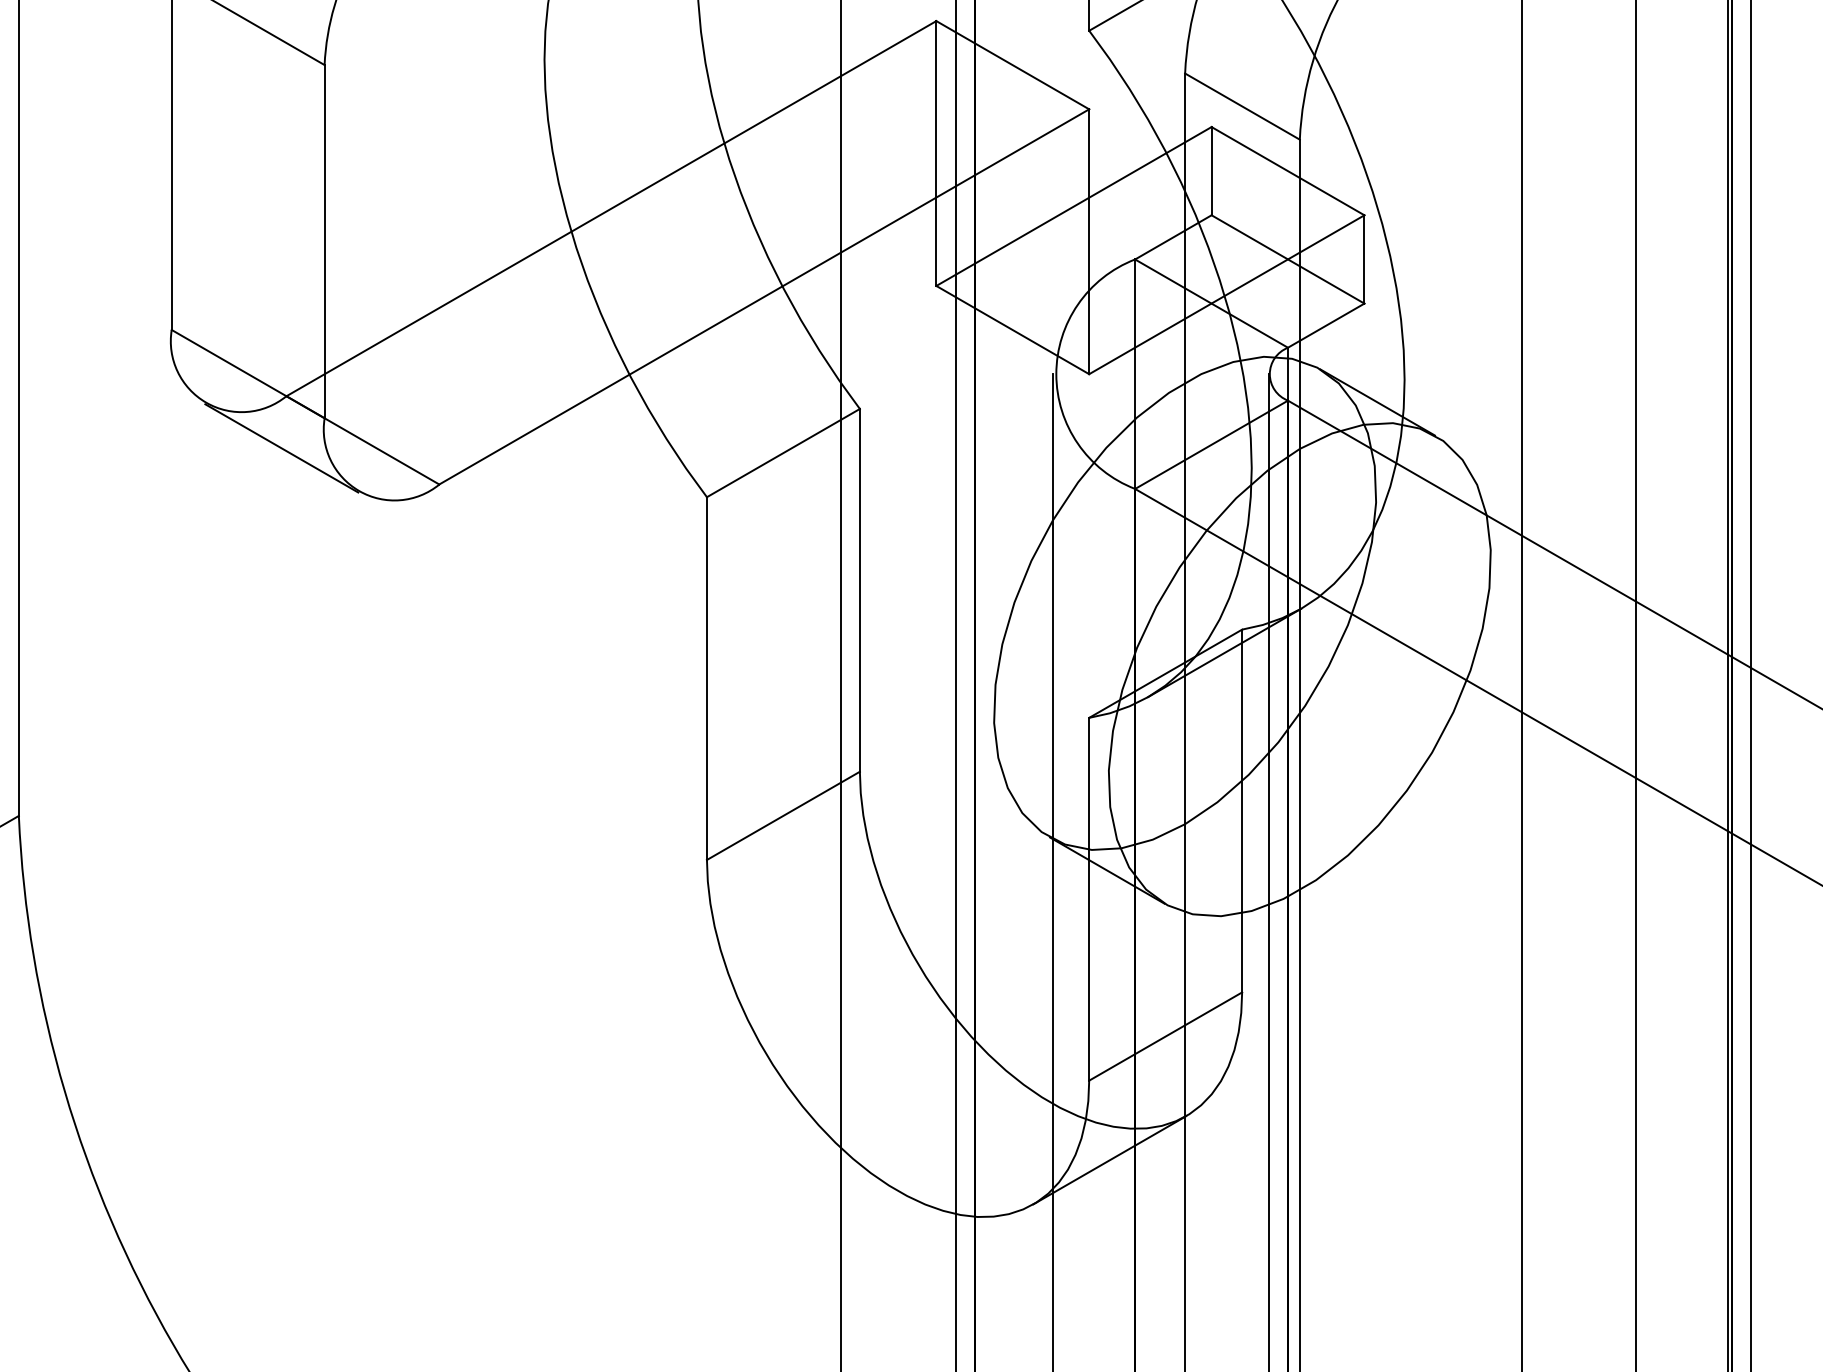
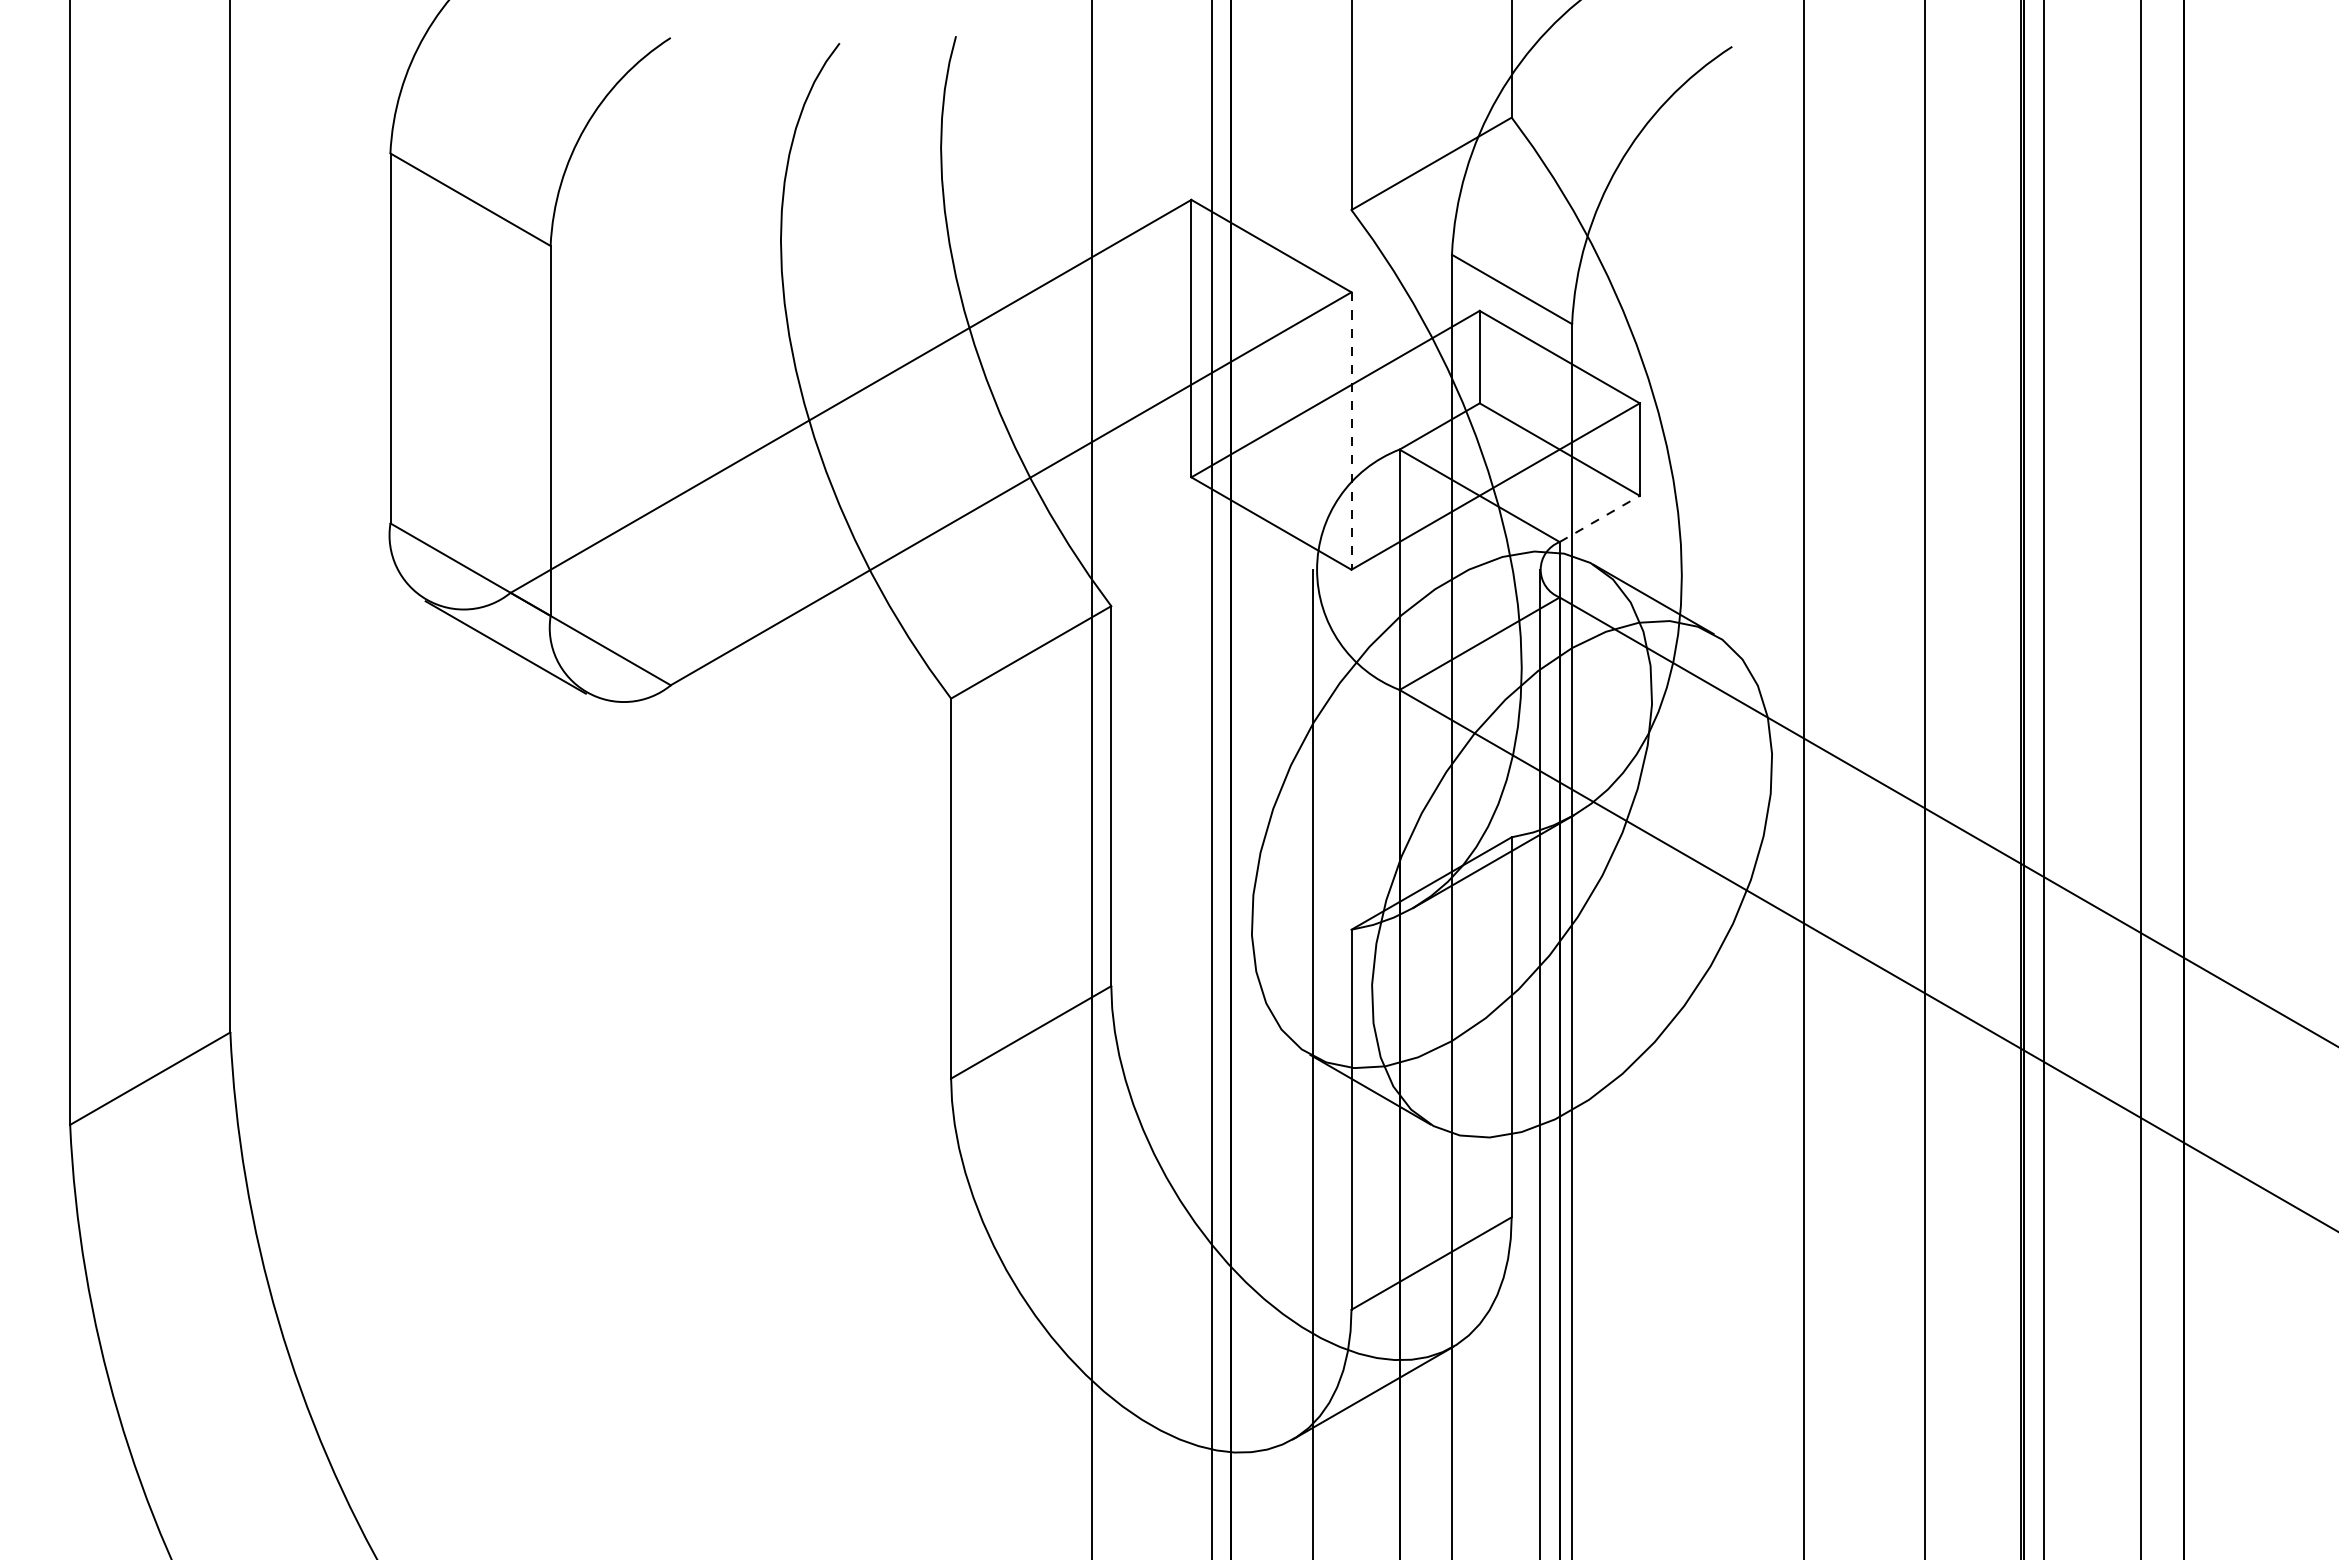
line: (1089, 242) -> (1351, 431), solid -> dashed
line: (1326, 325) -> (1600, 518), solid -> dashed

